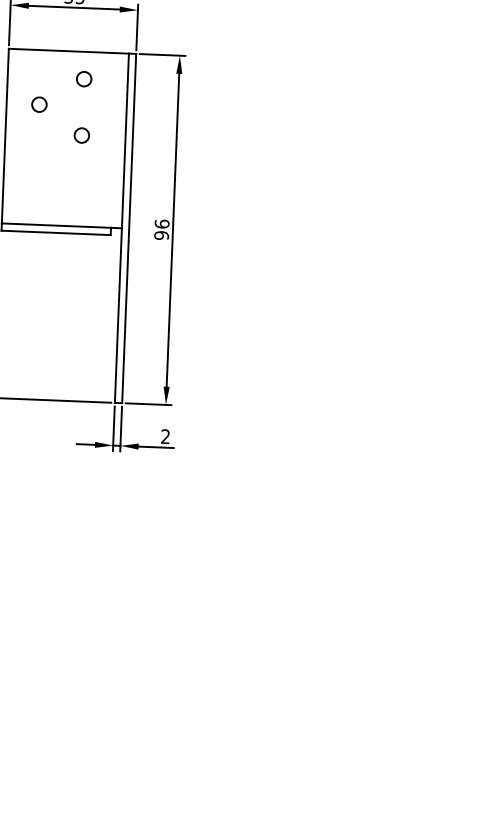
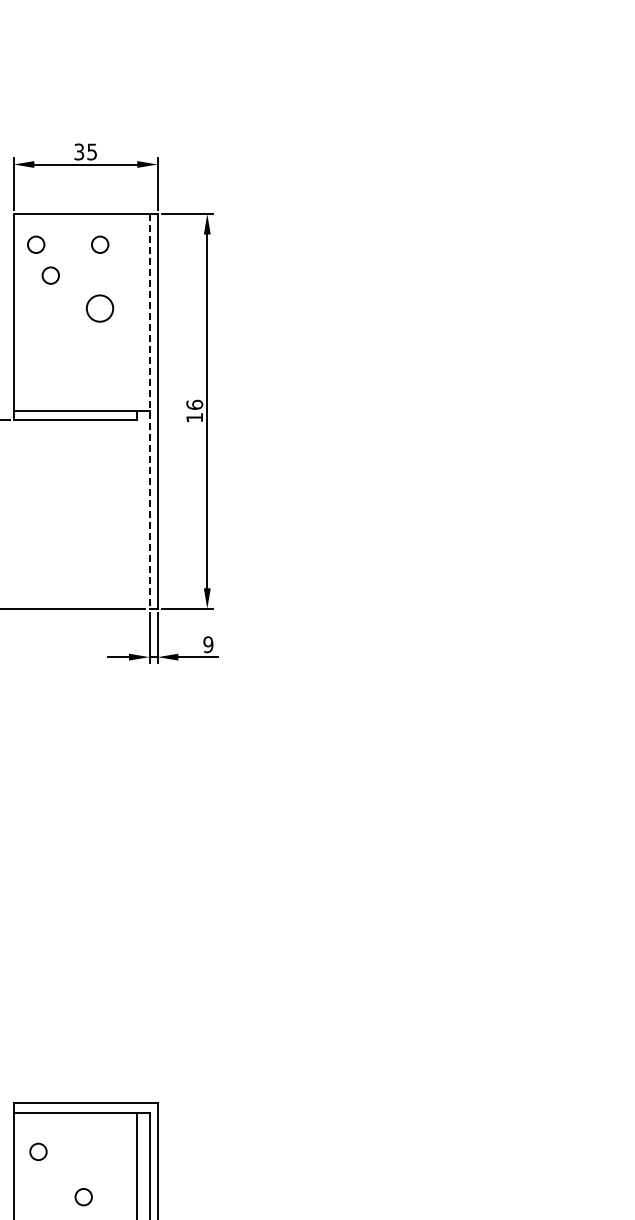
circle: (27, 76) -> (36, 244), added
circle: (82, 135) -> (100, 308), size x1.6
line: (121, 228) -> (149, 411), solid -> dashed
text: (161, 235) -> (194, 417), 96 -> 16
text: (165, 436) -> (208, 644), 2 -> 9

